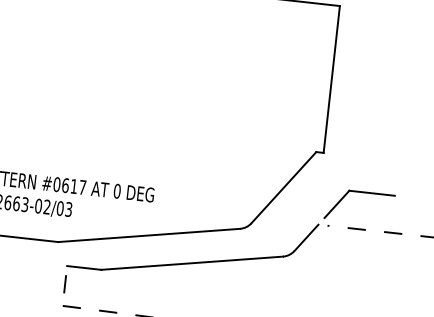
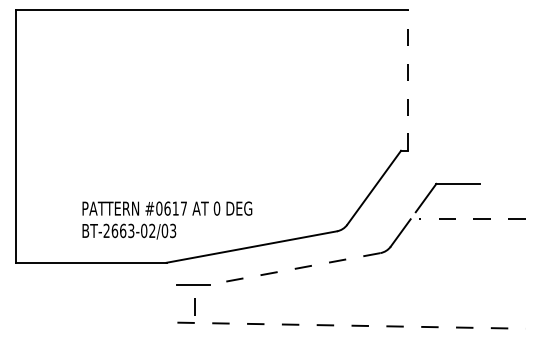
line: (332, 79) -> (408, 80), solid -> dashed
line: (192, 262) -> (295, 268), solid -> dashed
line: (64, 283) -> (194, 306), moved

